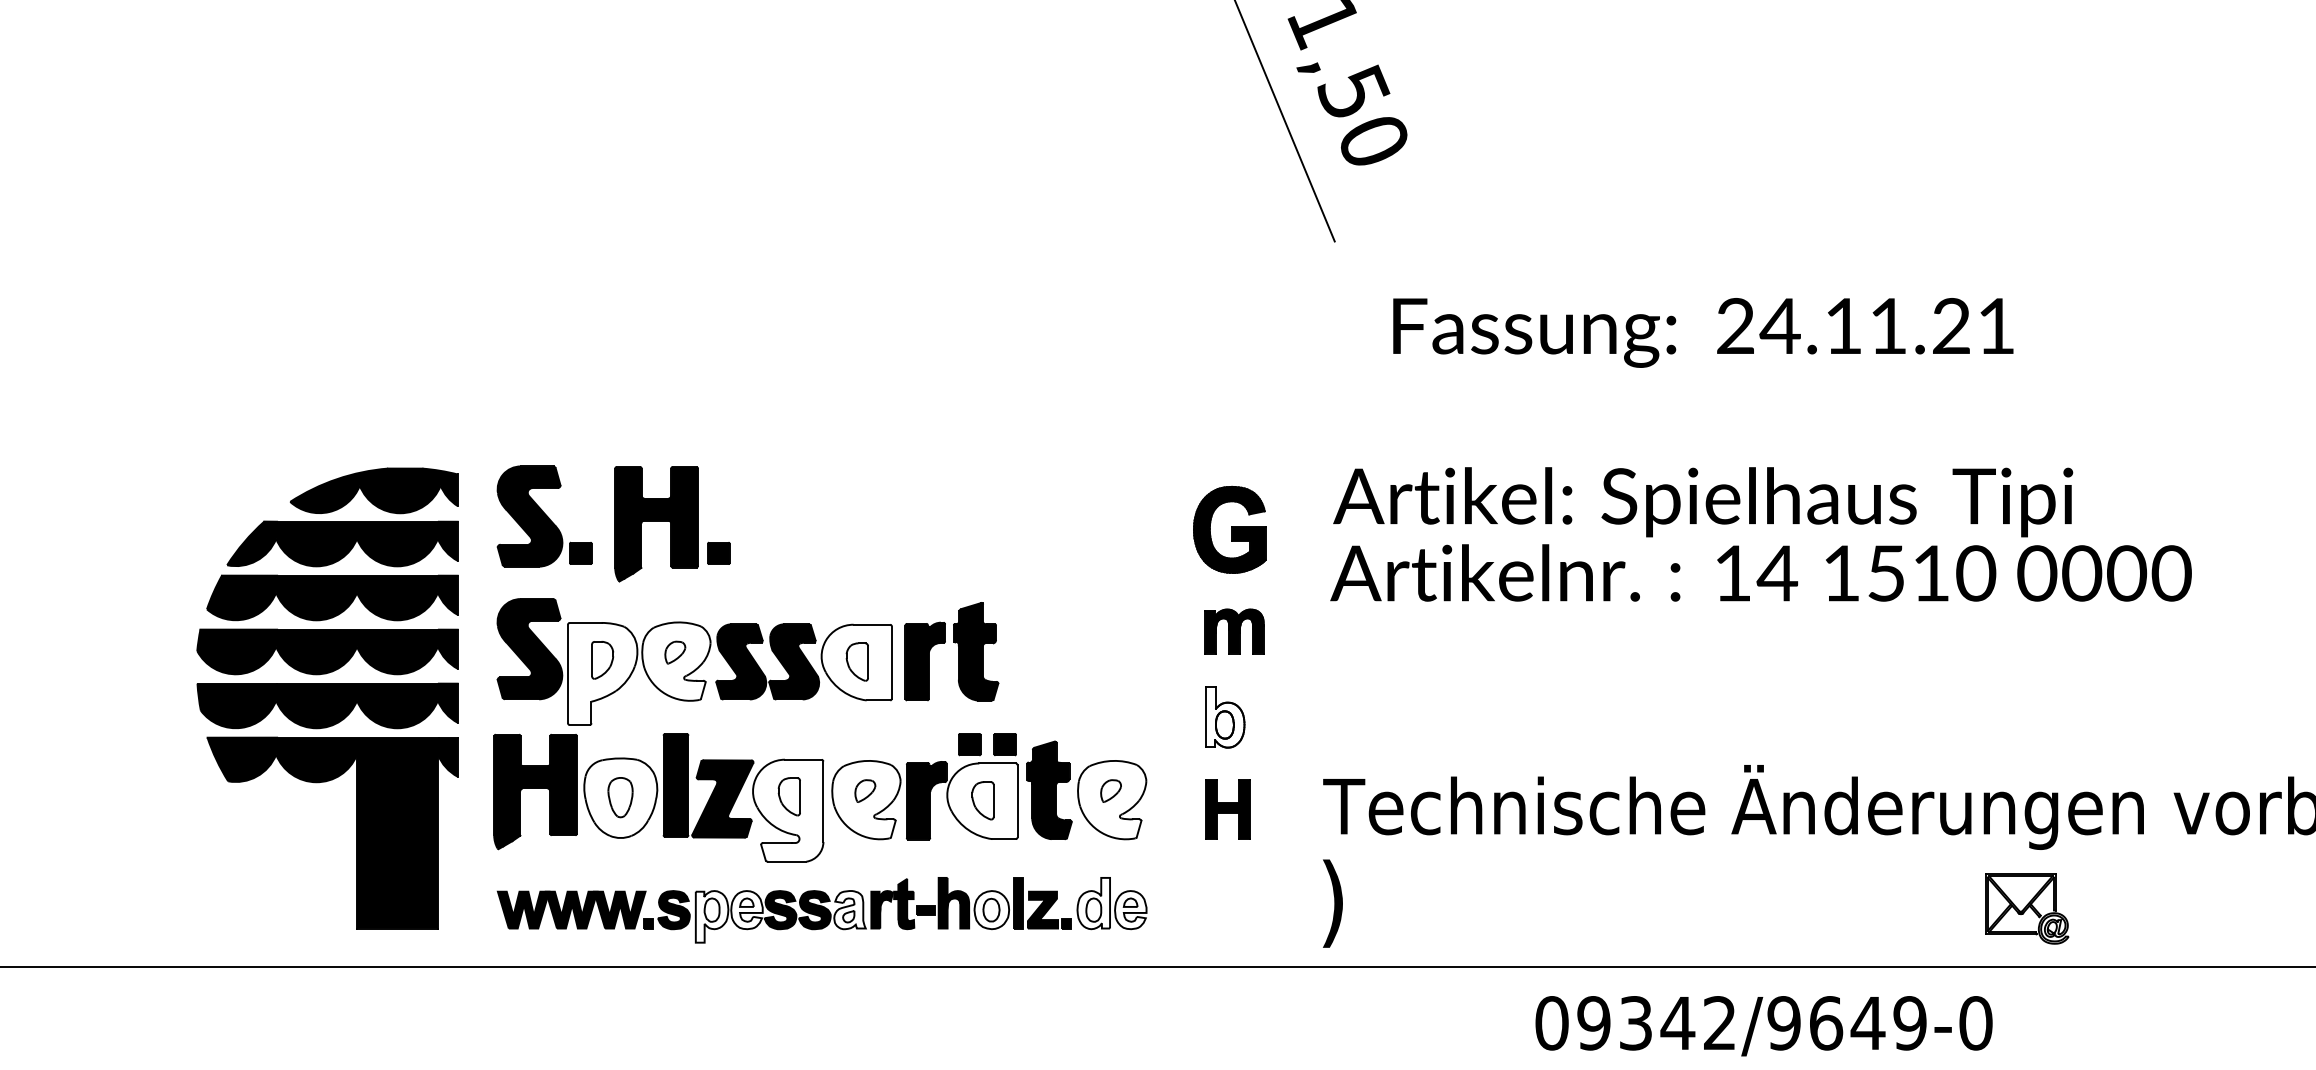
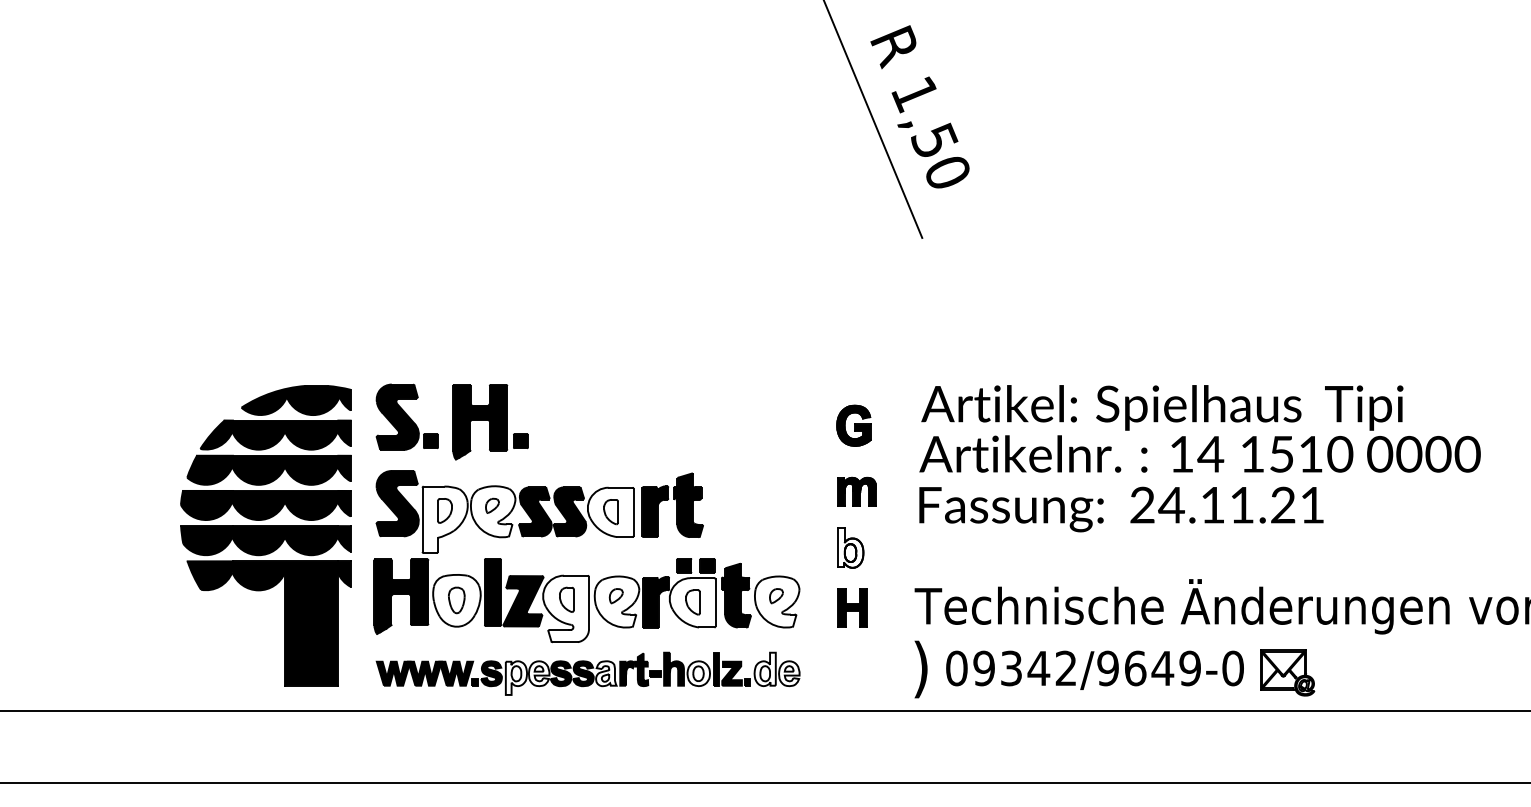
text: (1703, 332) -> (1121, 509), moved
part: (1229, 529) -> (853, 425), size x0.71
part: (2027, 908) -> (1287, 672), moved
text: (1763, 1024) -> (1094, 669), moved

